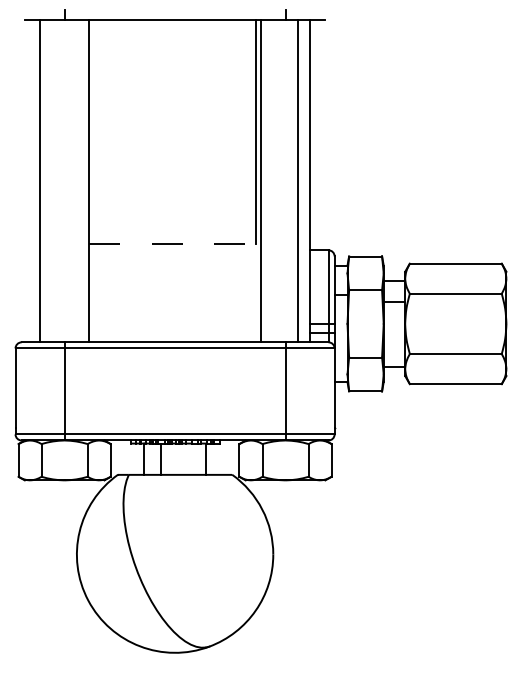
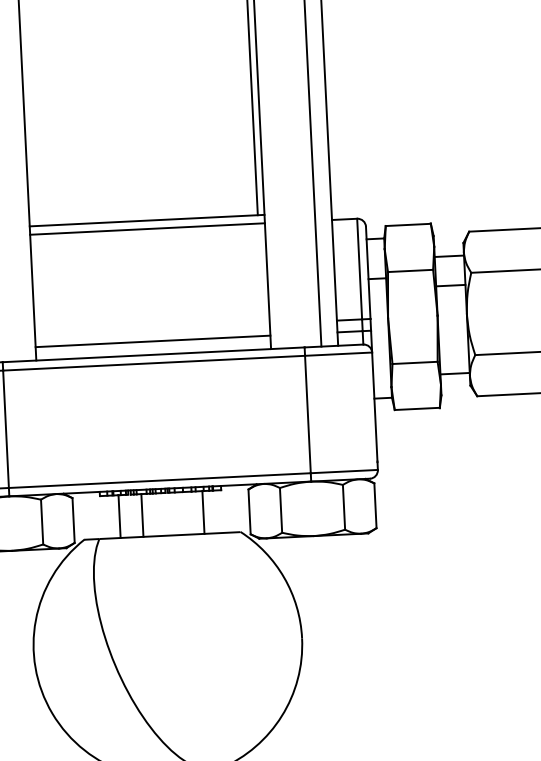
line: (175, 244) -> (147, 221), dashed -> solid
line: (174, 250) -> (146, 229), added
line: (174, 332) -> (152, 341), added

